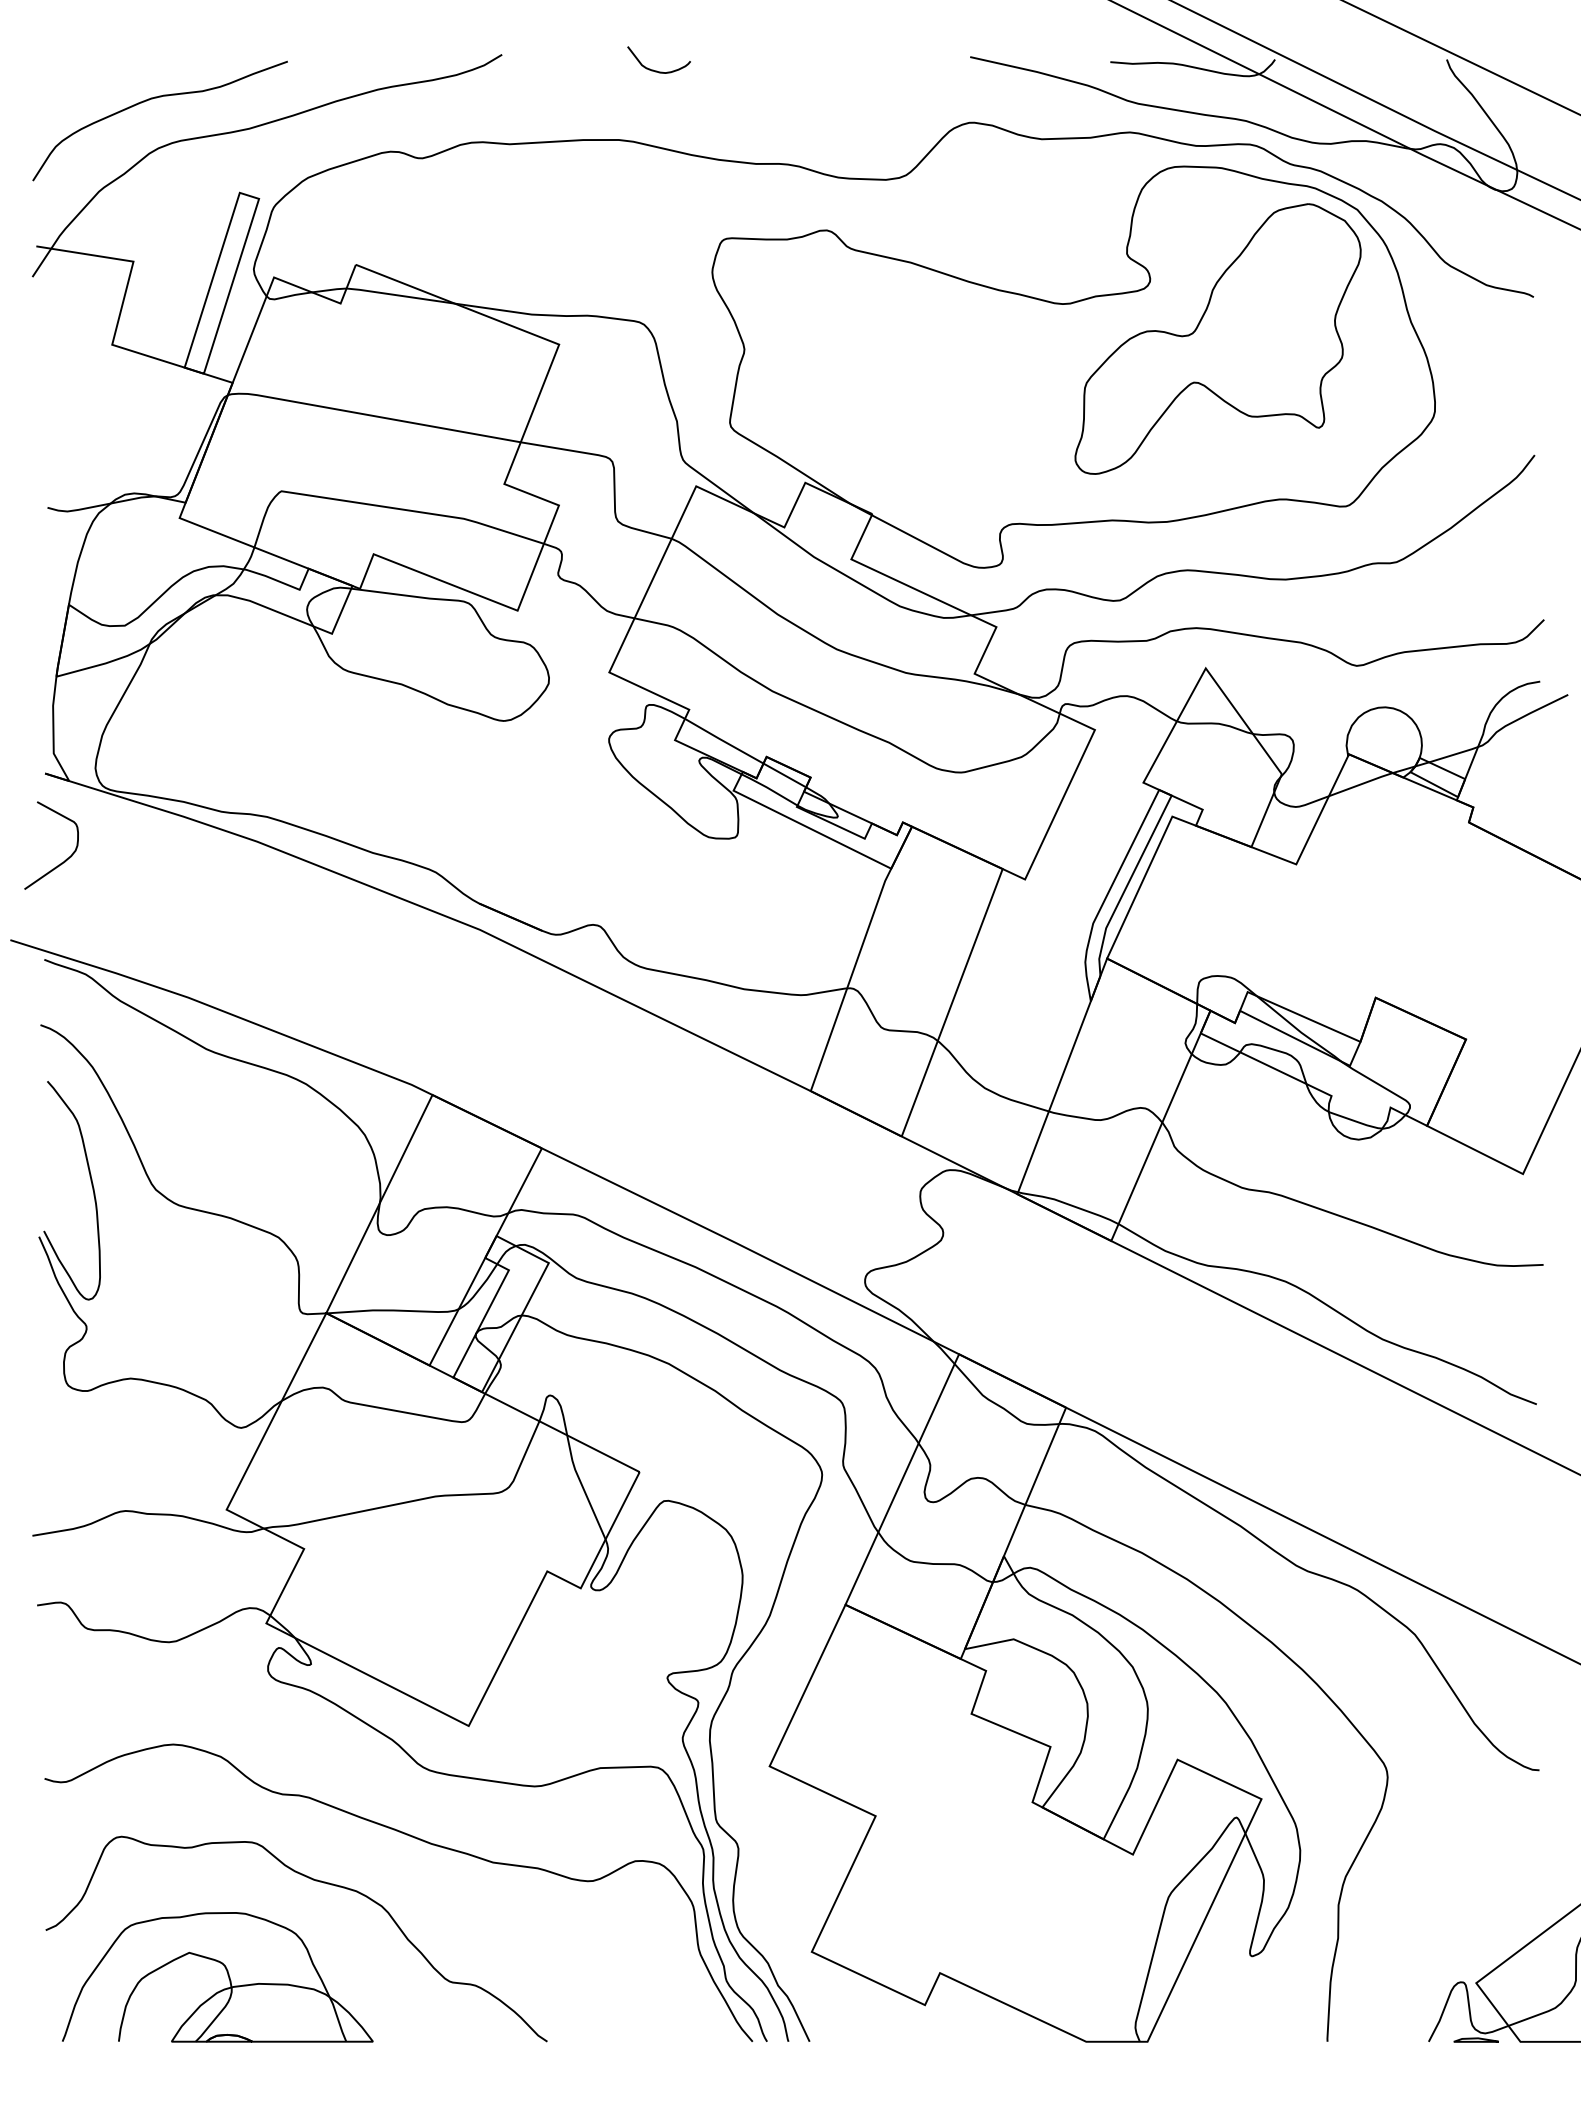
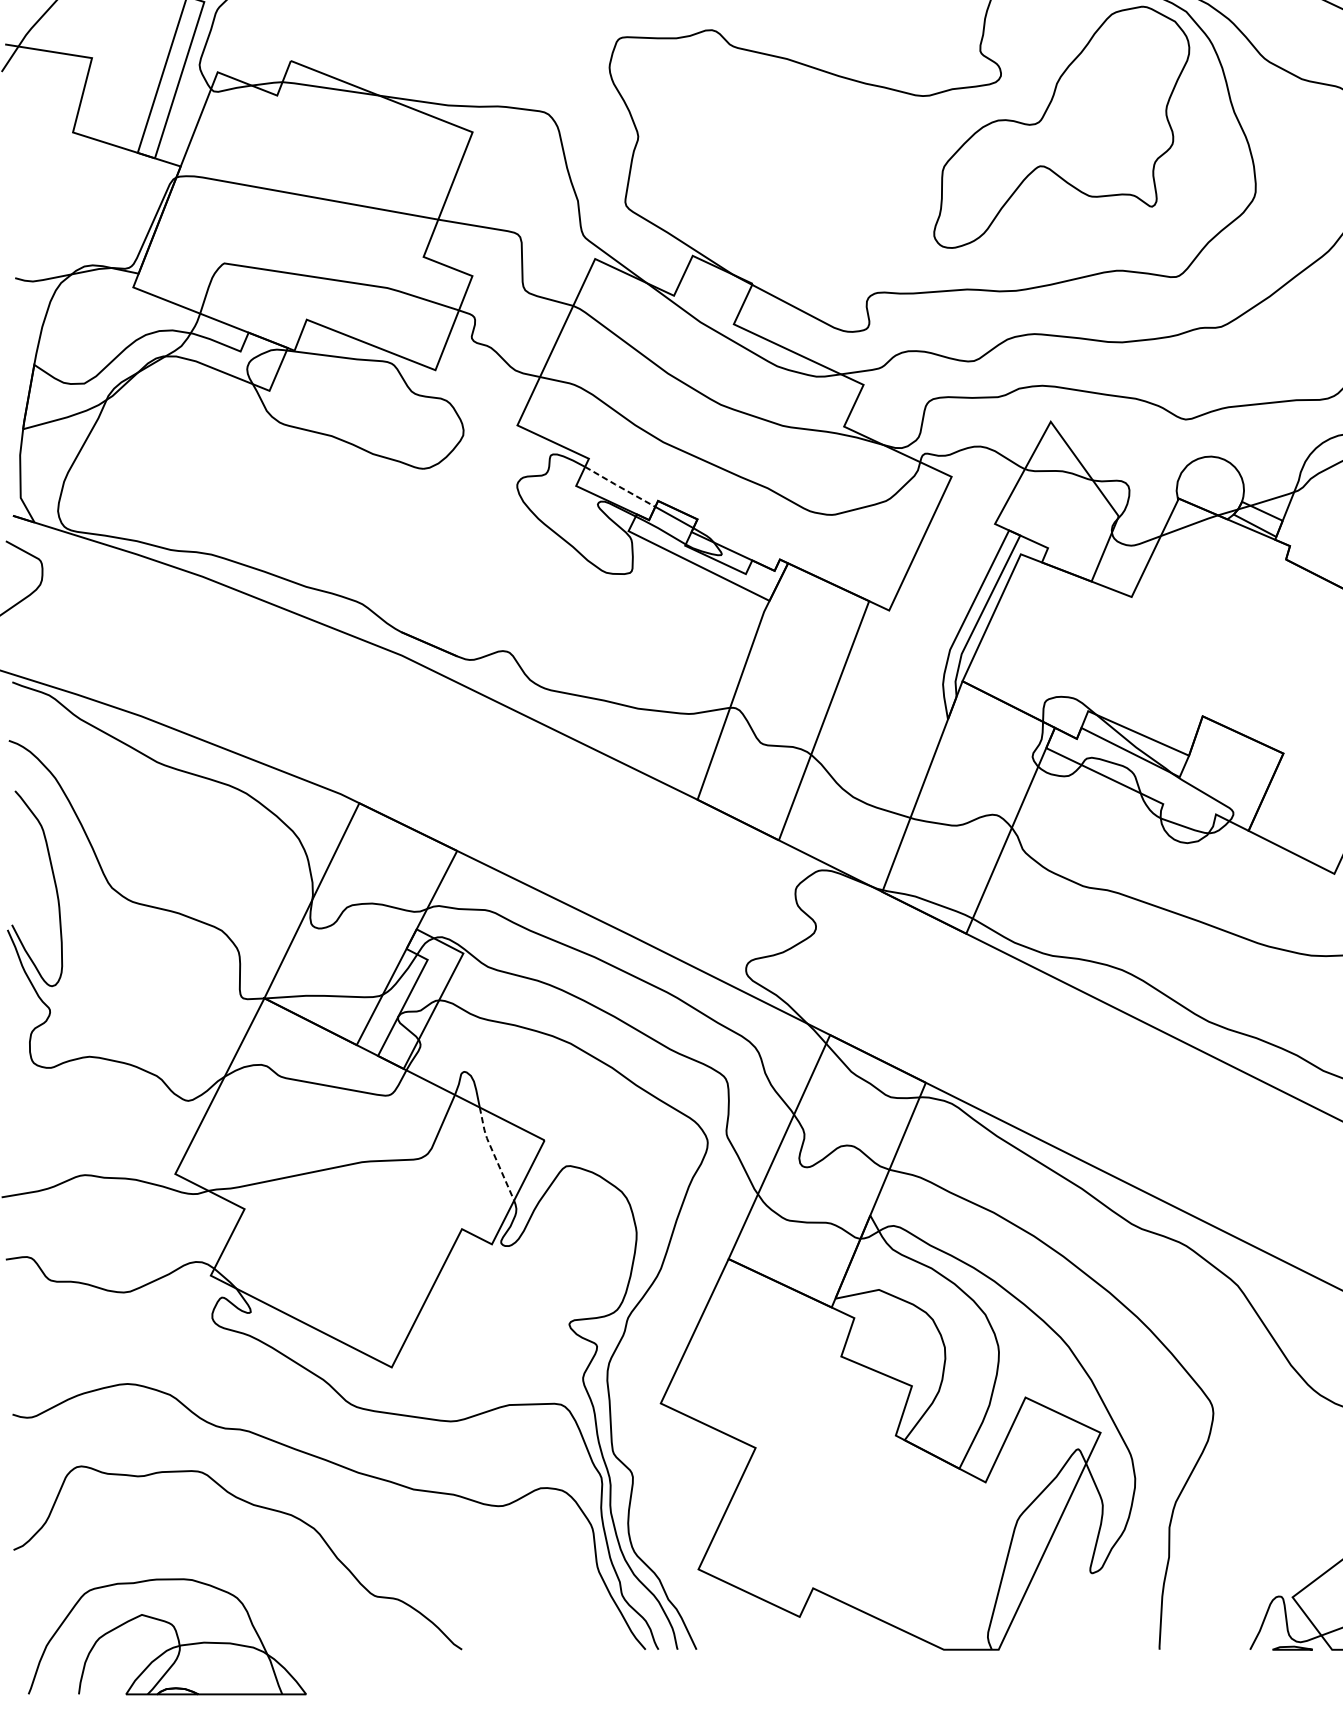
line: (723, 741) -> (619, 487), solid -> dashed
line: (583, 1487) -> (494, 1154), solid -> dashed
part: (227, 1975) -> (176, 1635), moved

